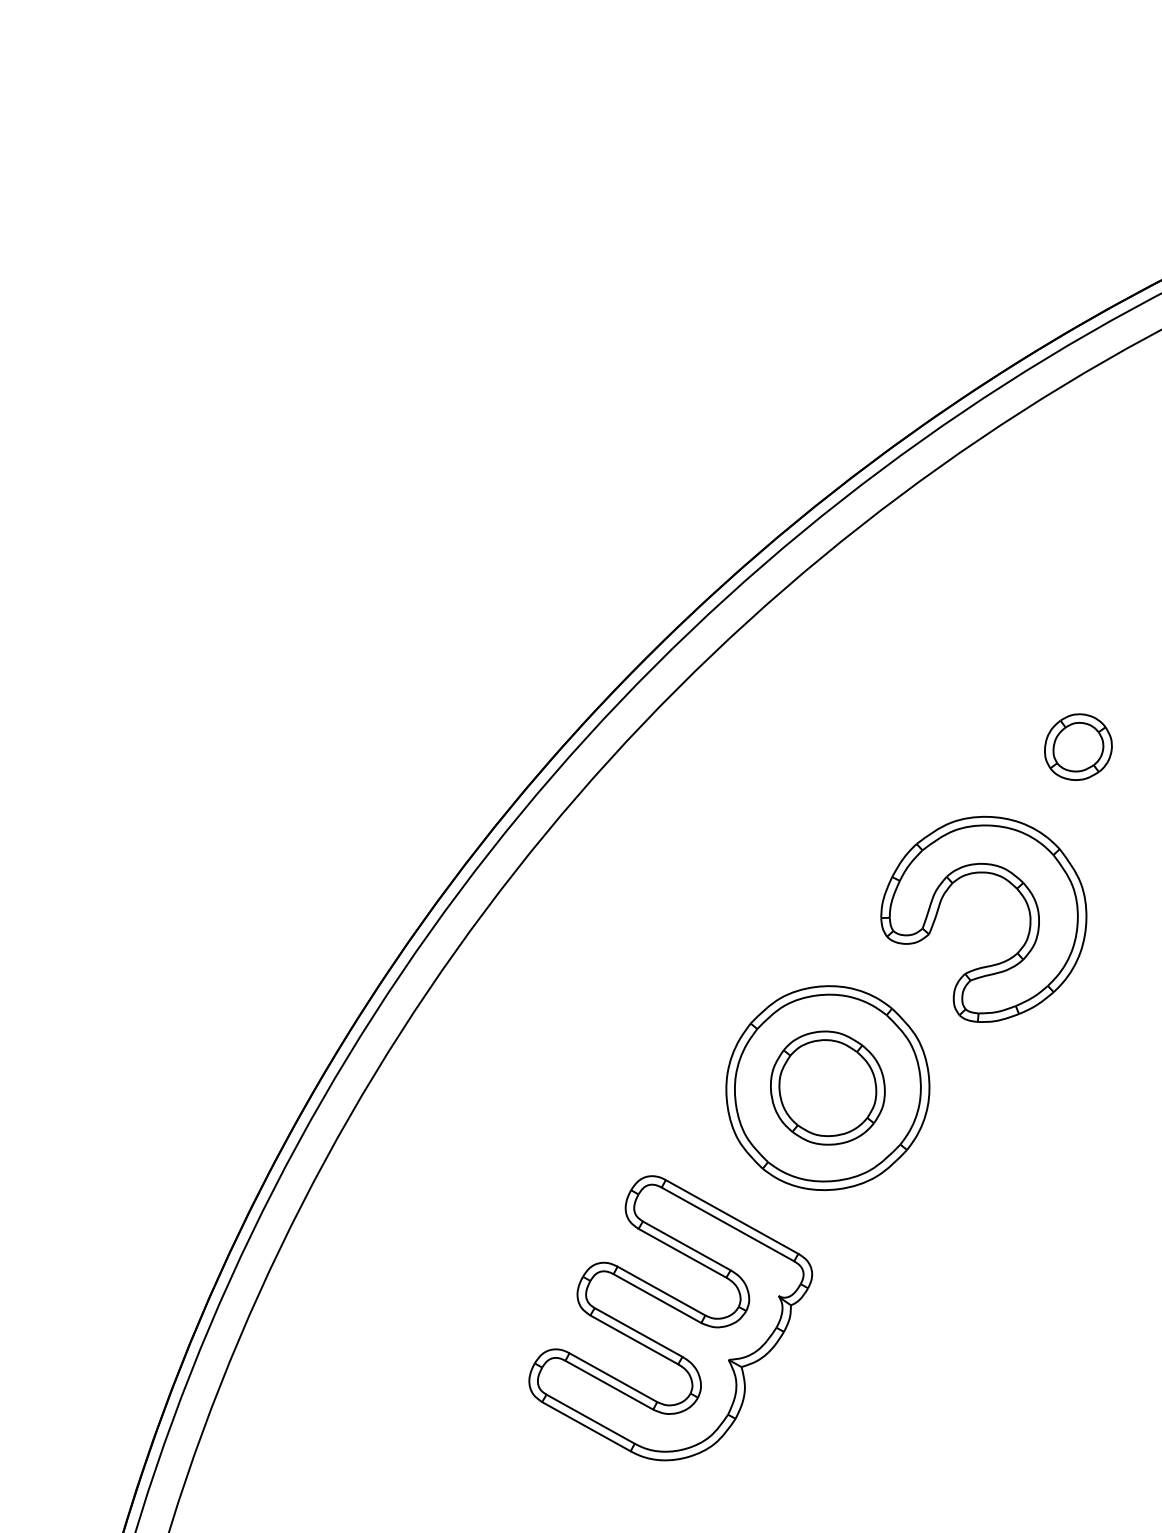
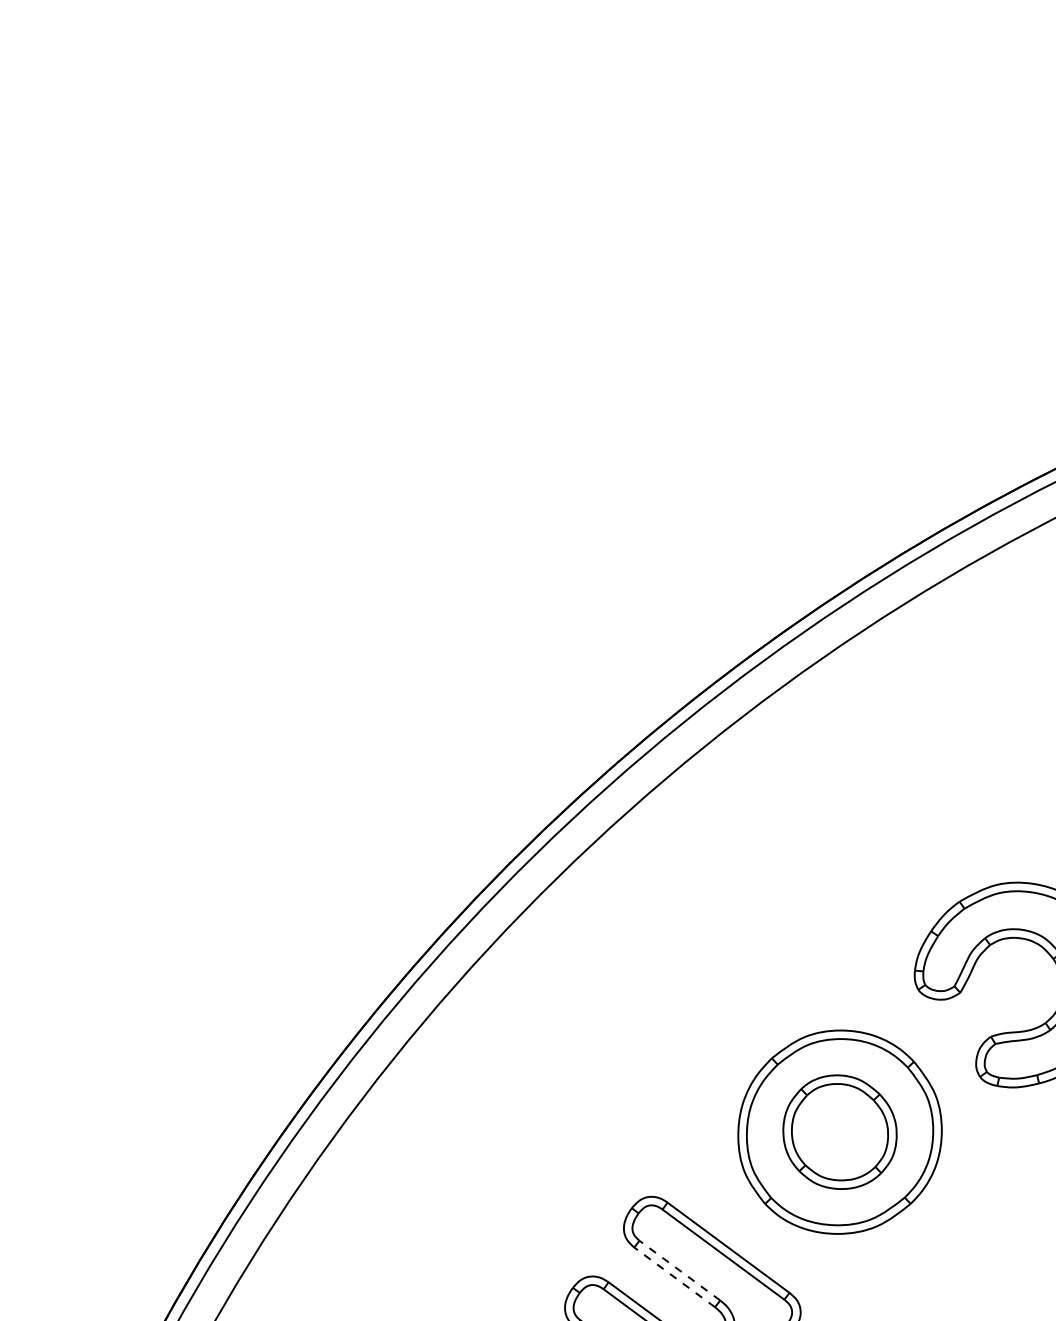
line: (686, 1245) -> (679, 1270), solid -> dashed
line: (682, 1253) -> (674, 1277), solid -> dashed

